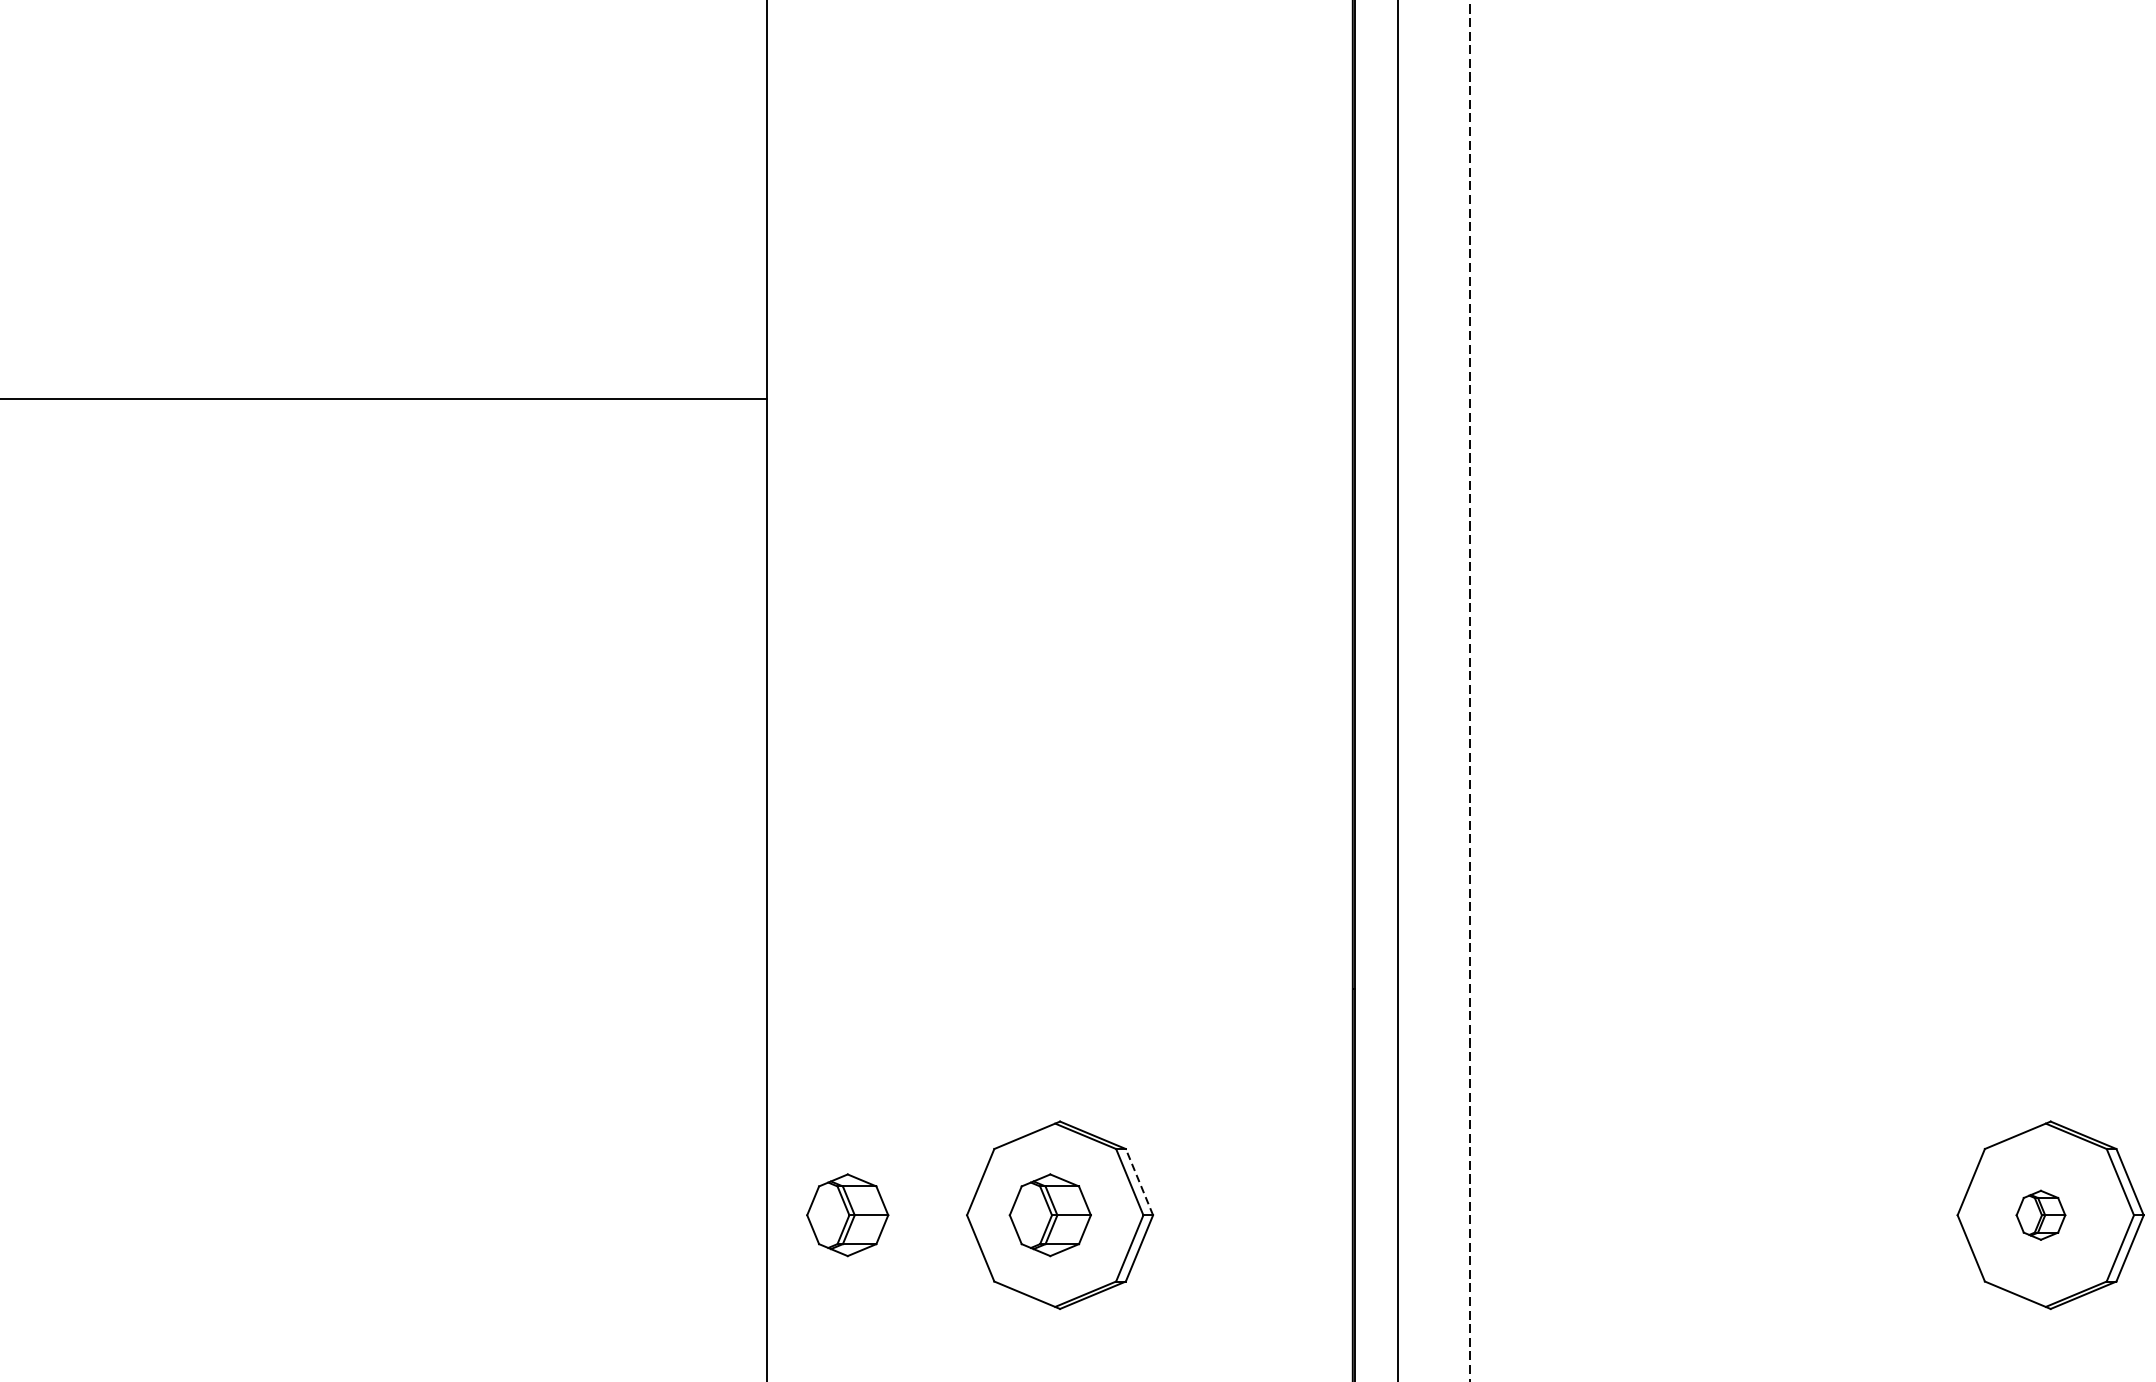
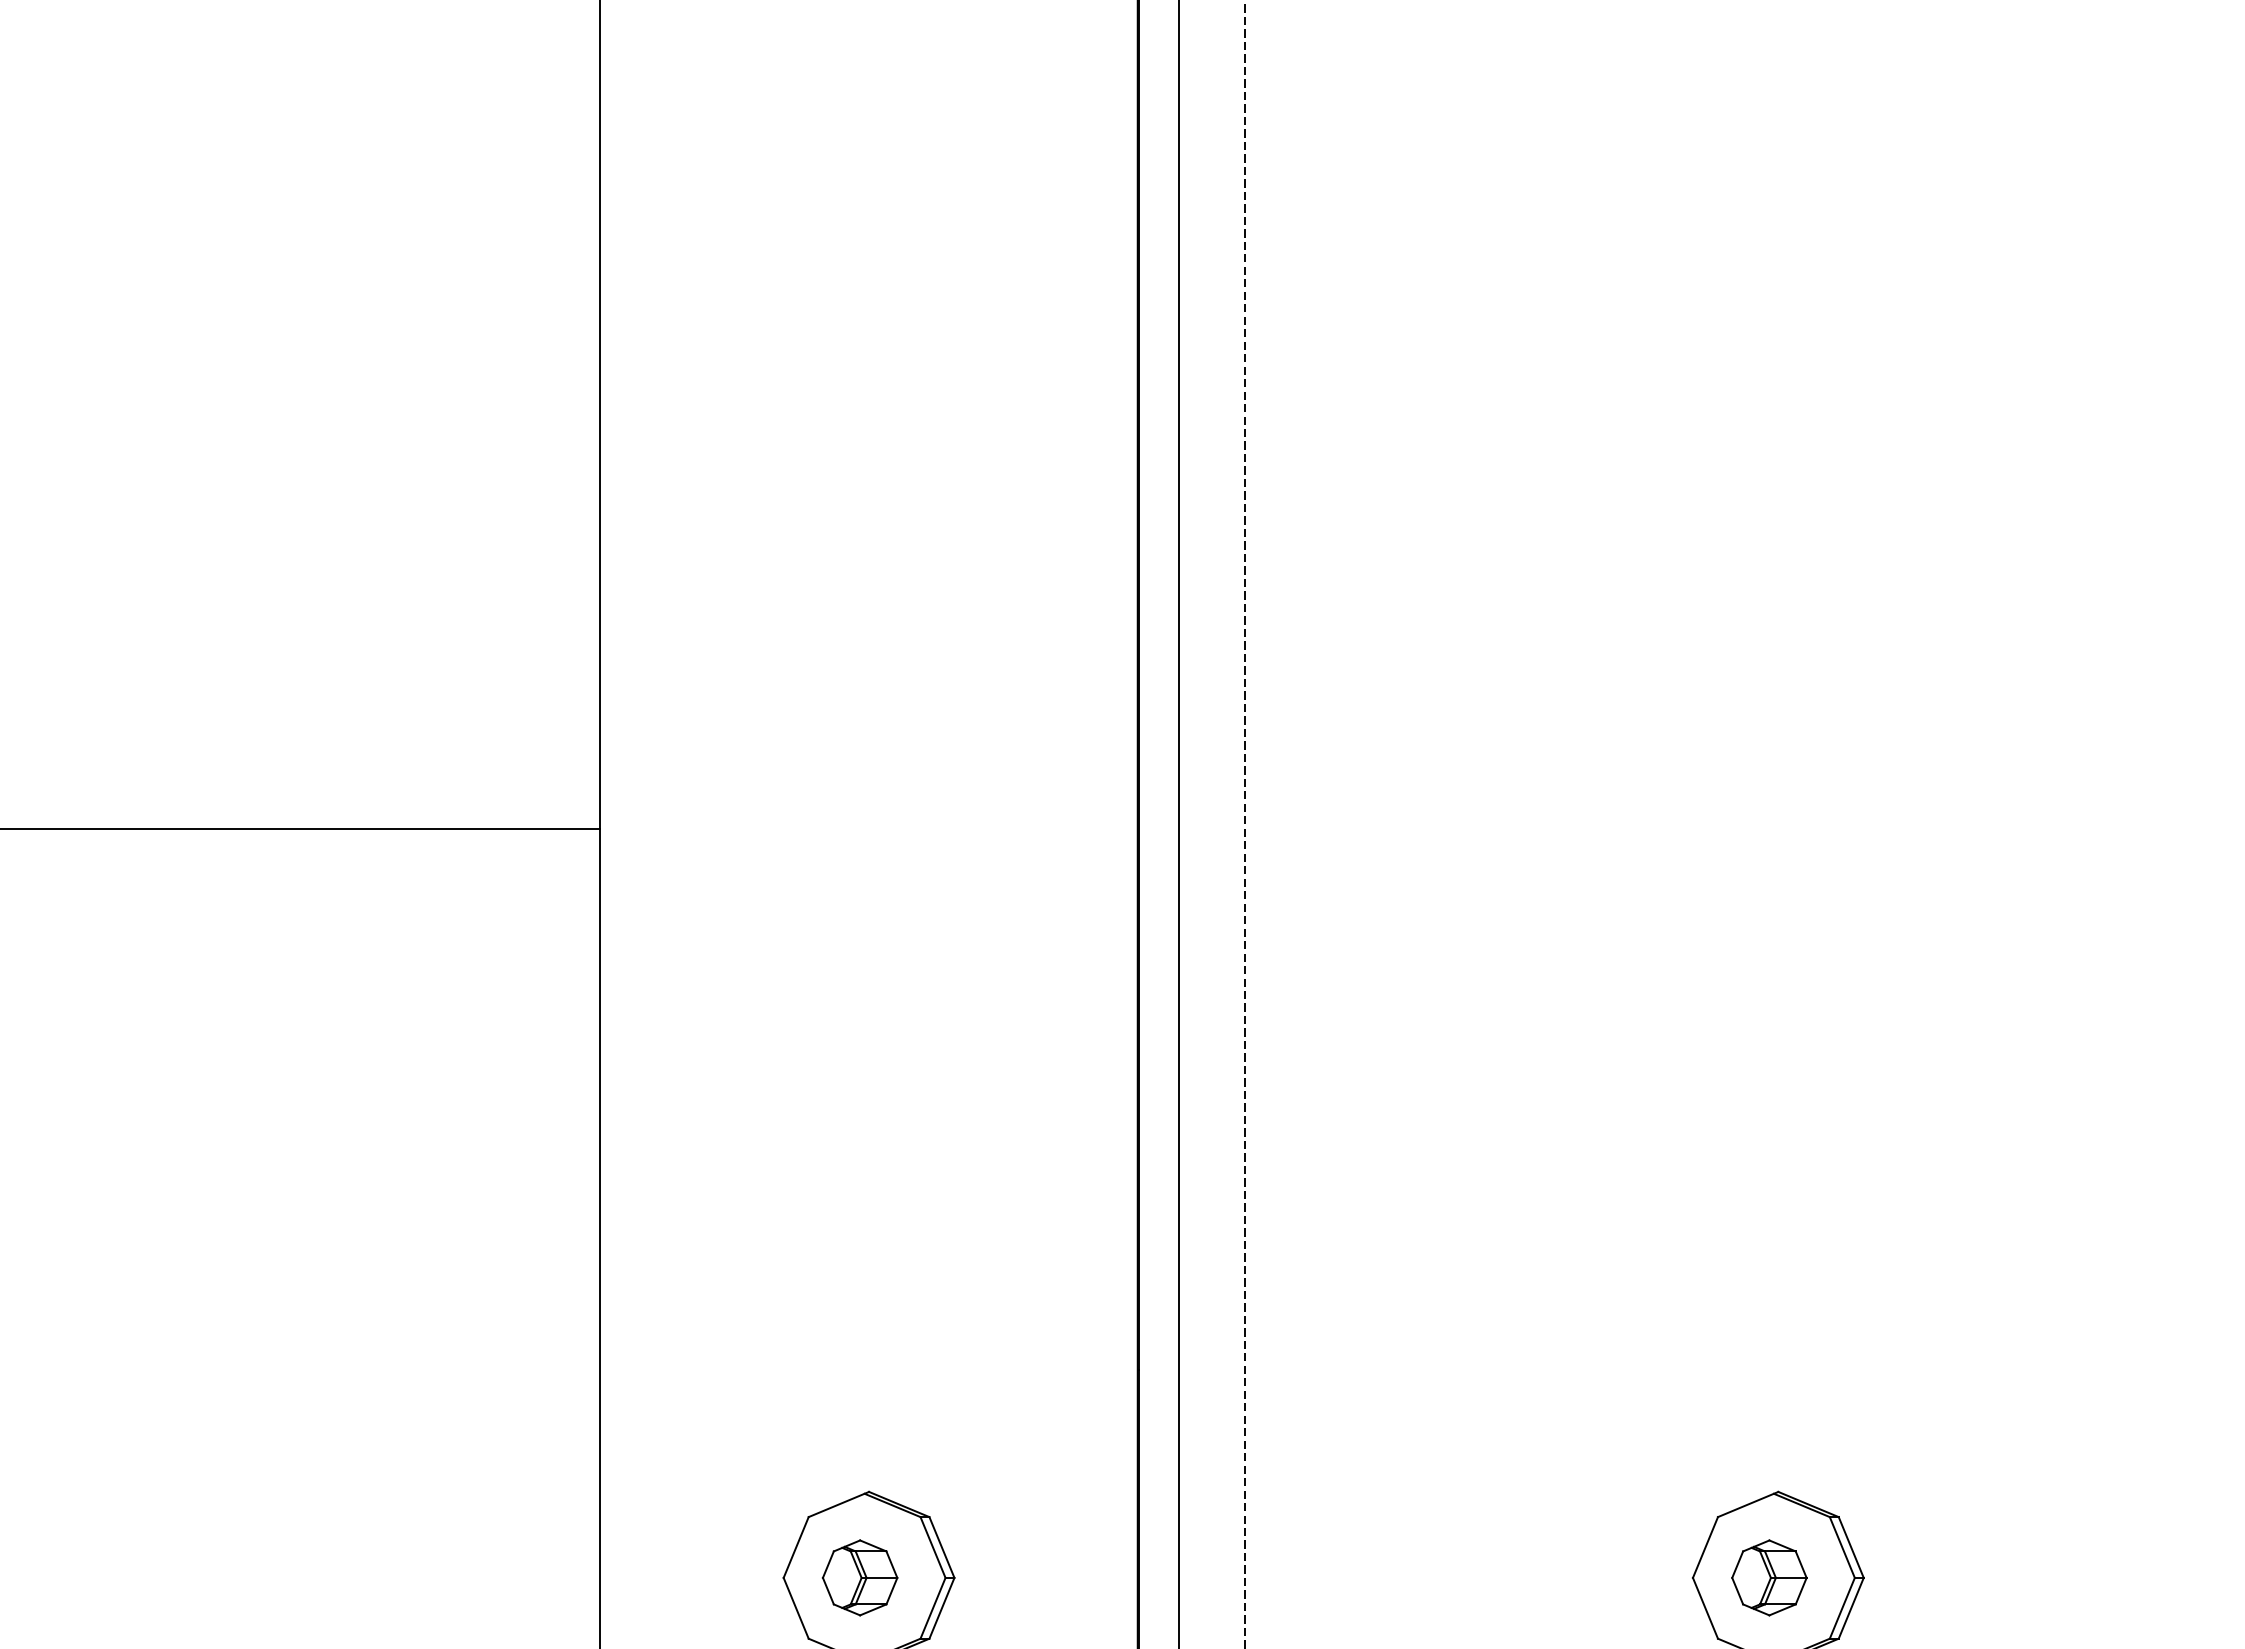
line: (1138, 1182) -> (941, 1547), dashed -> solid
part: (847, 1214) -> (673, 1577), removed
part: (2041, 1214) -> (1769, 1577), size x1.67

